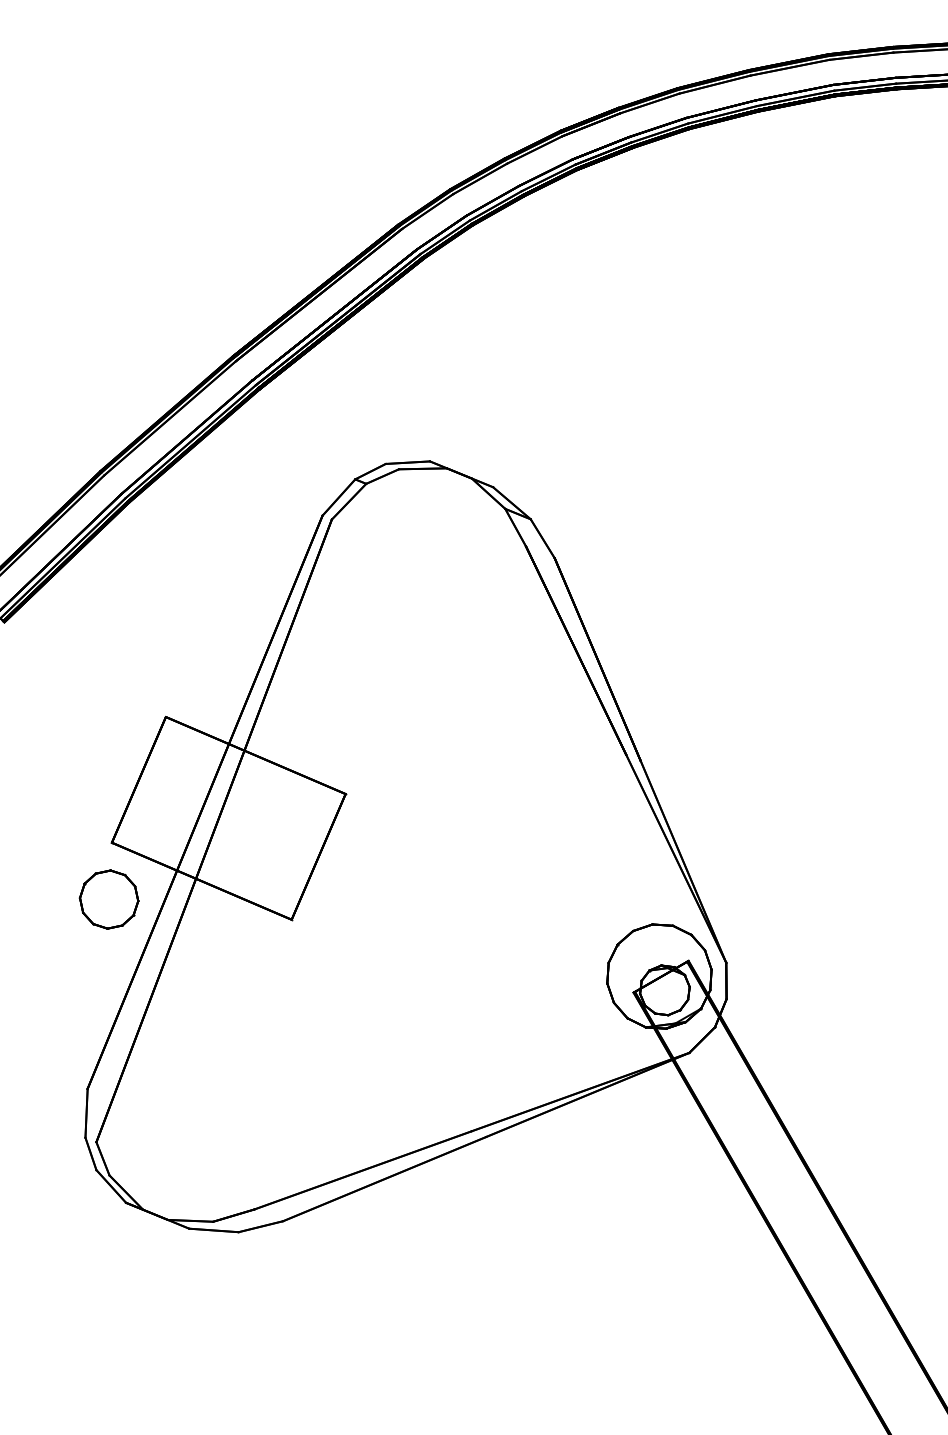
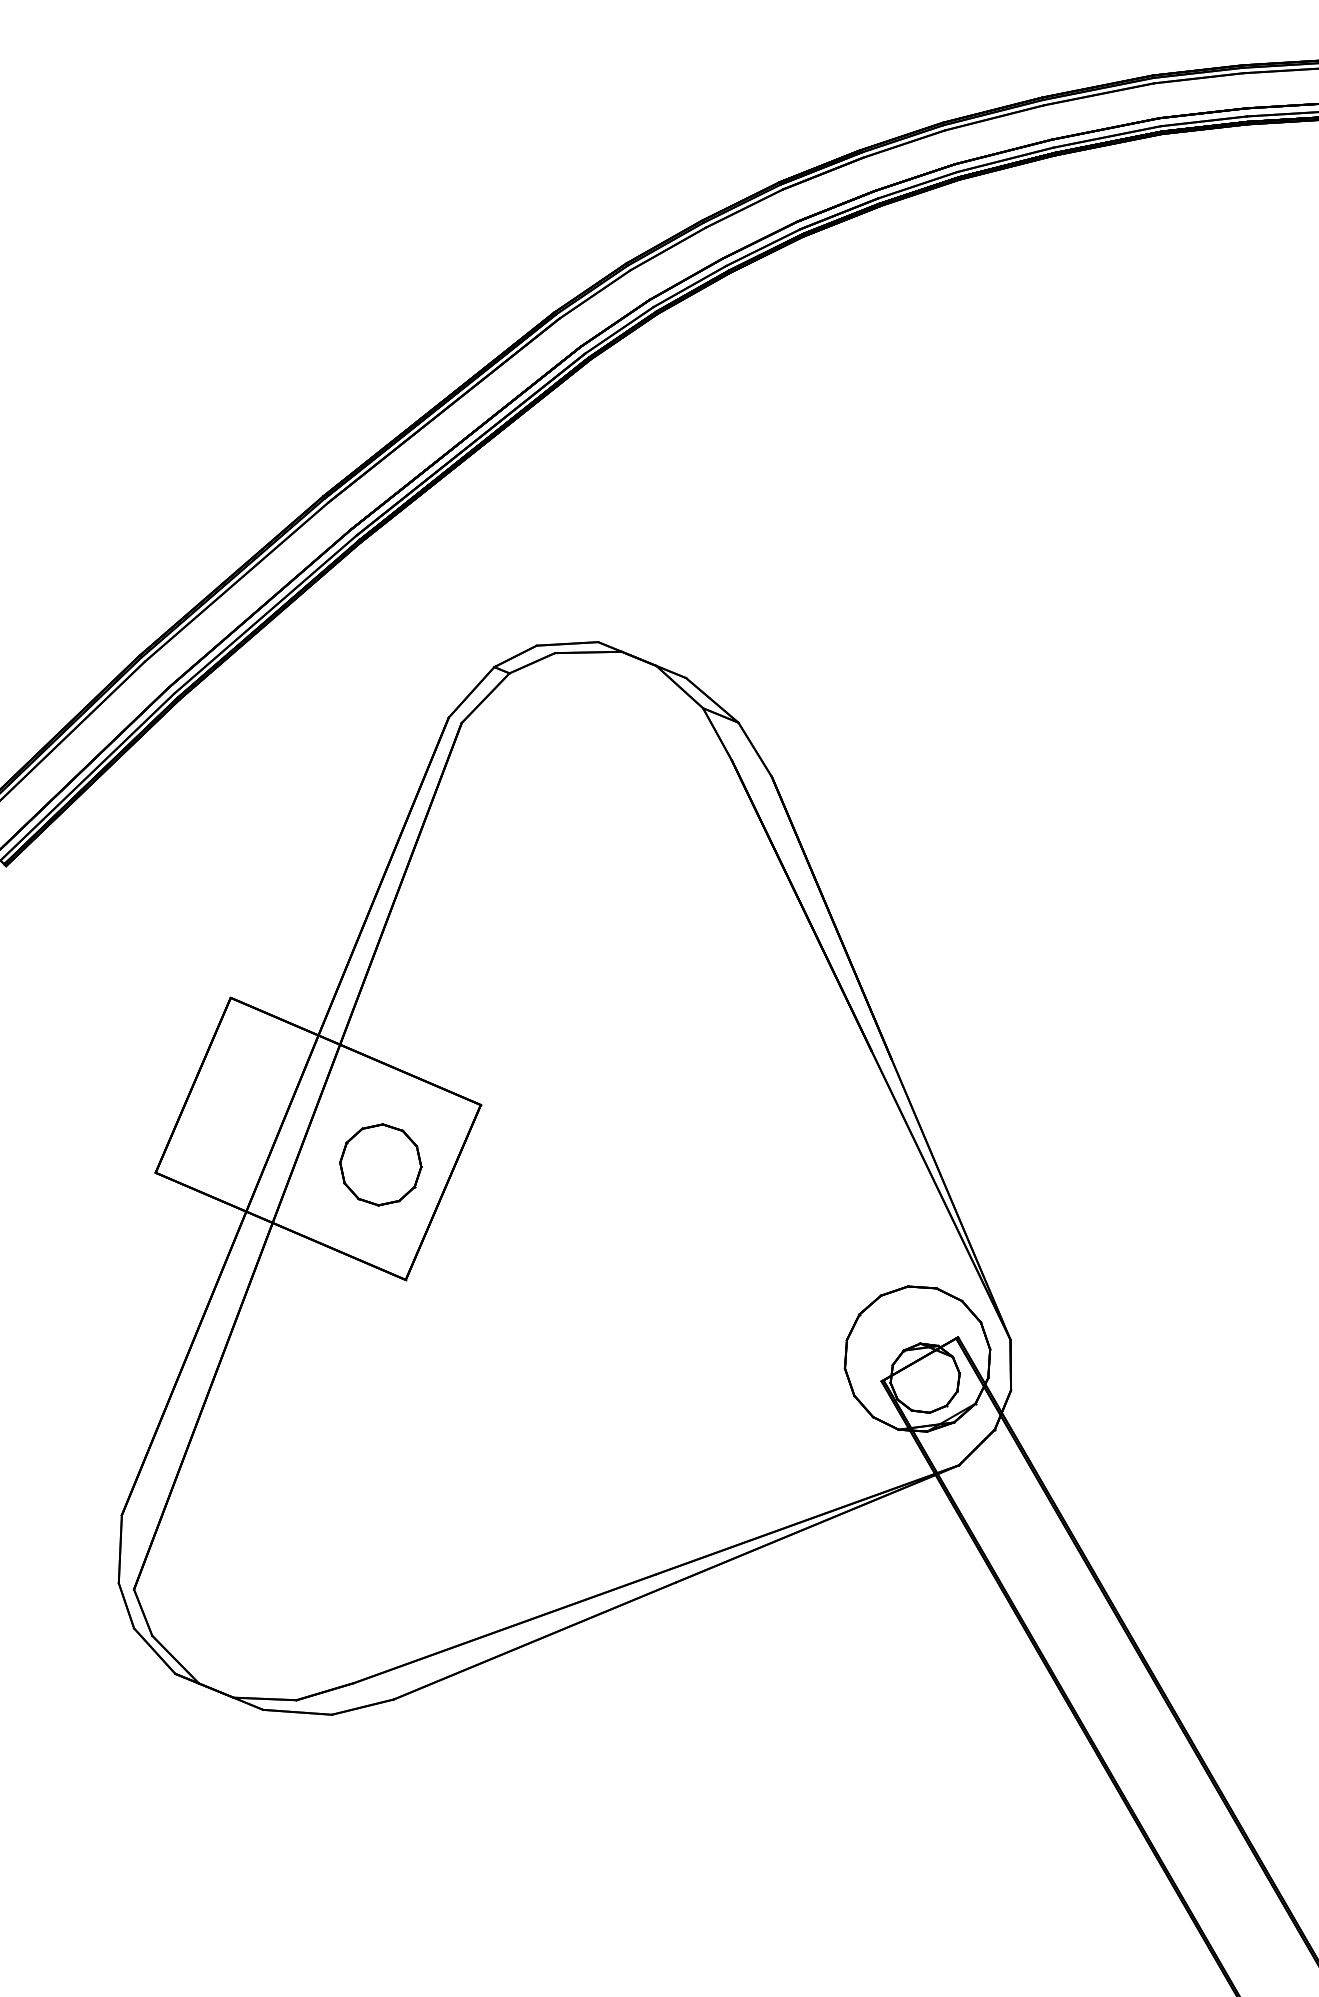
part: (108, 899) -> (380, 1164), moved

